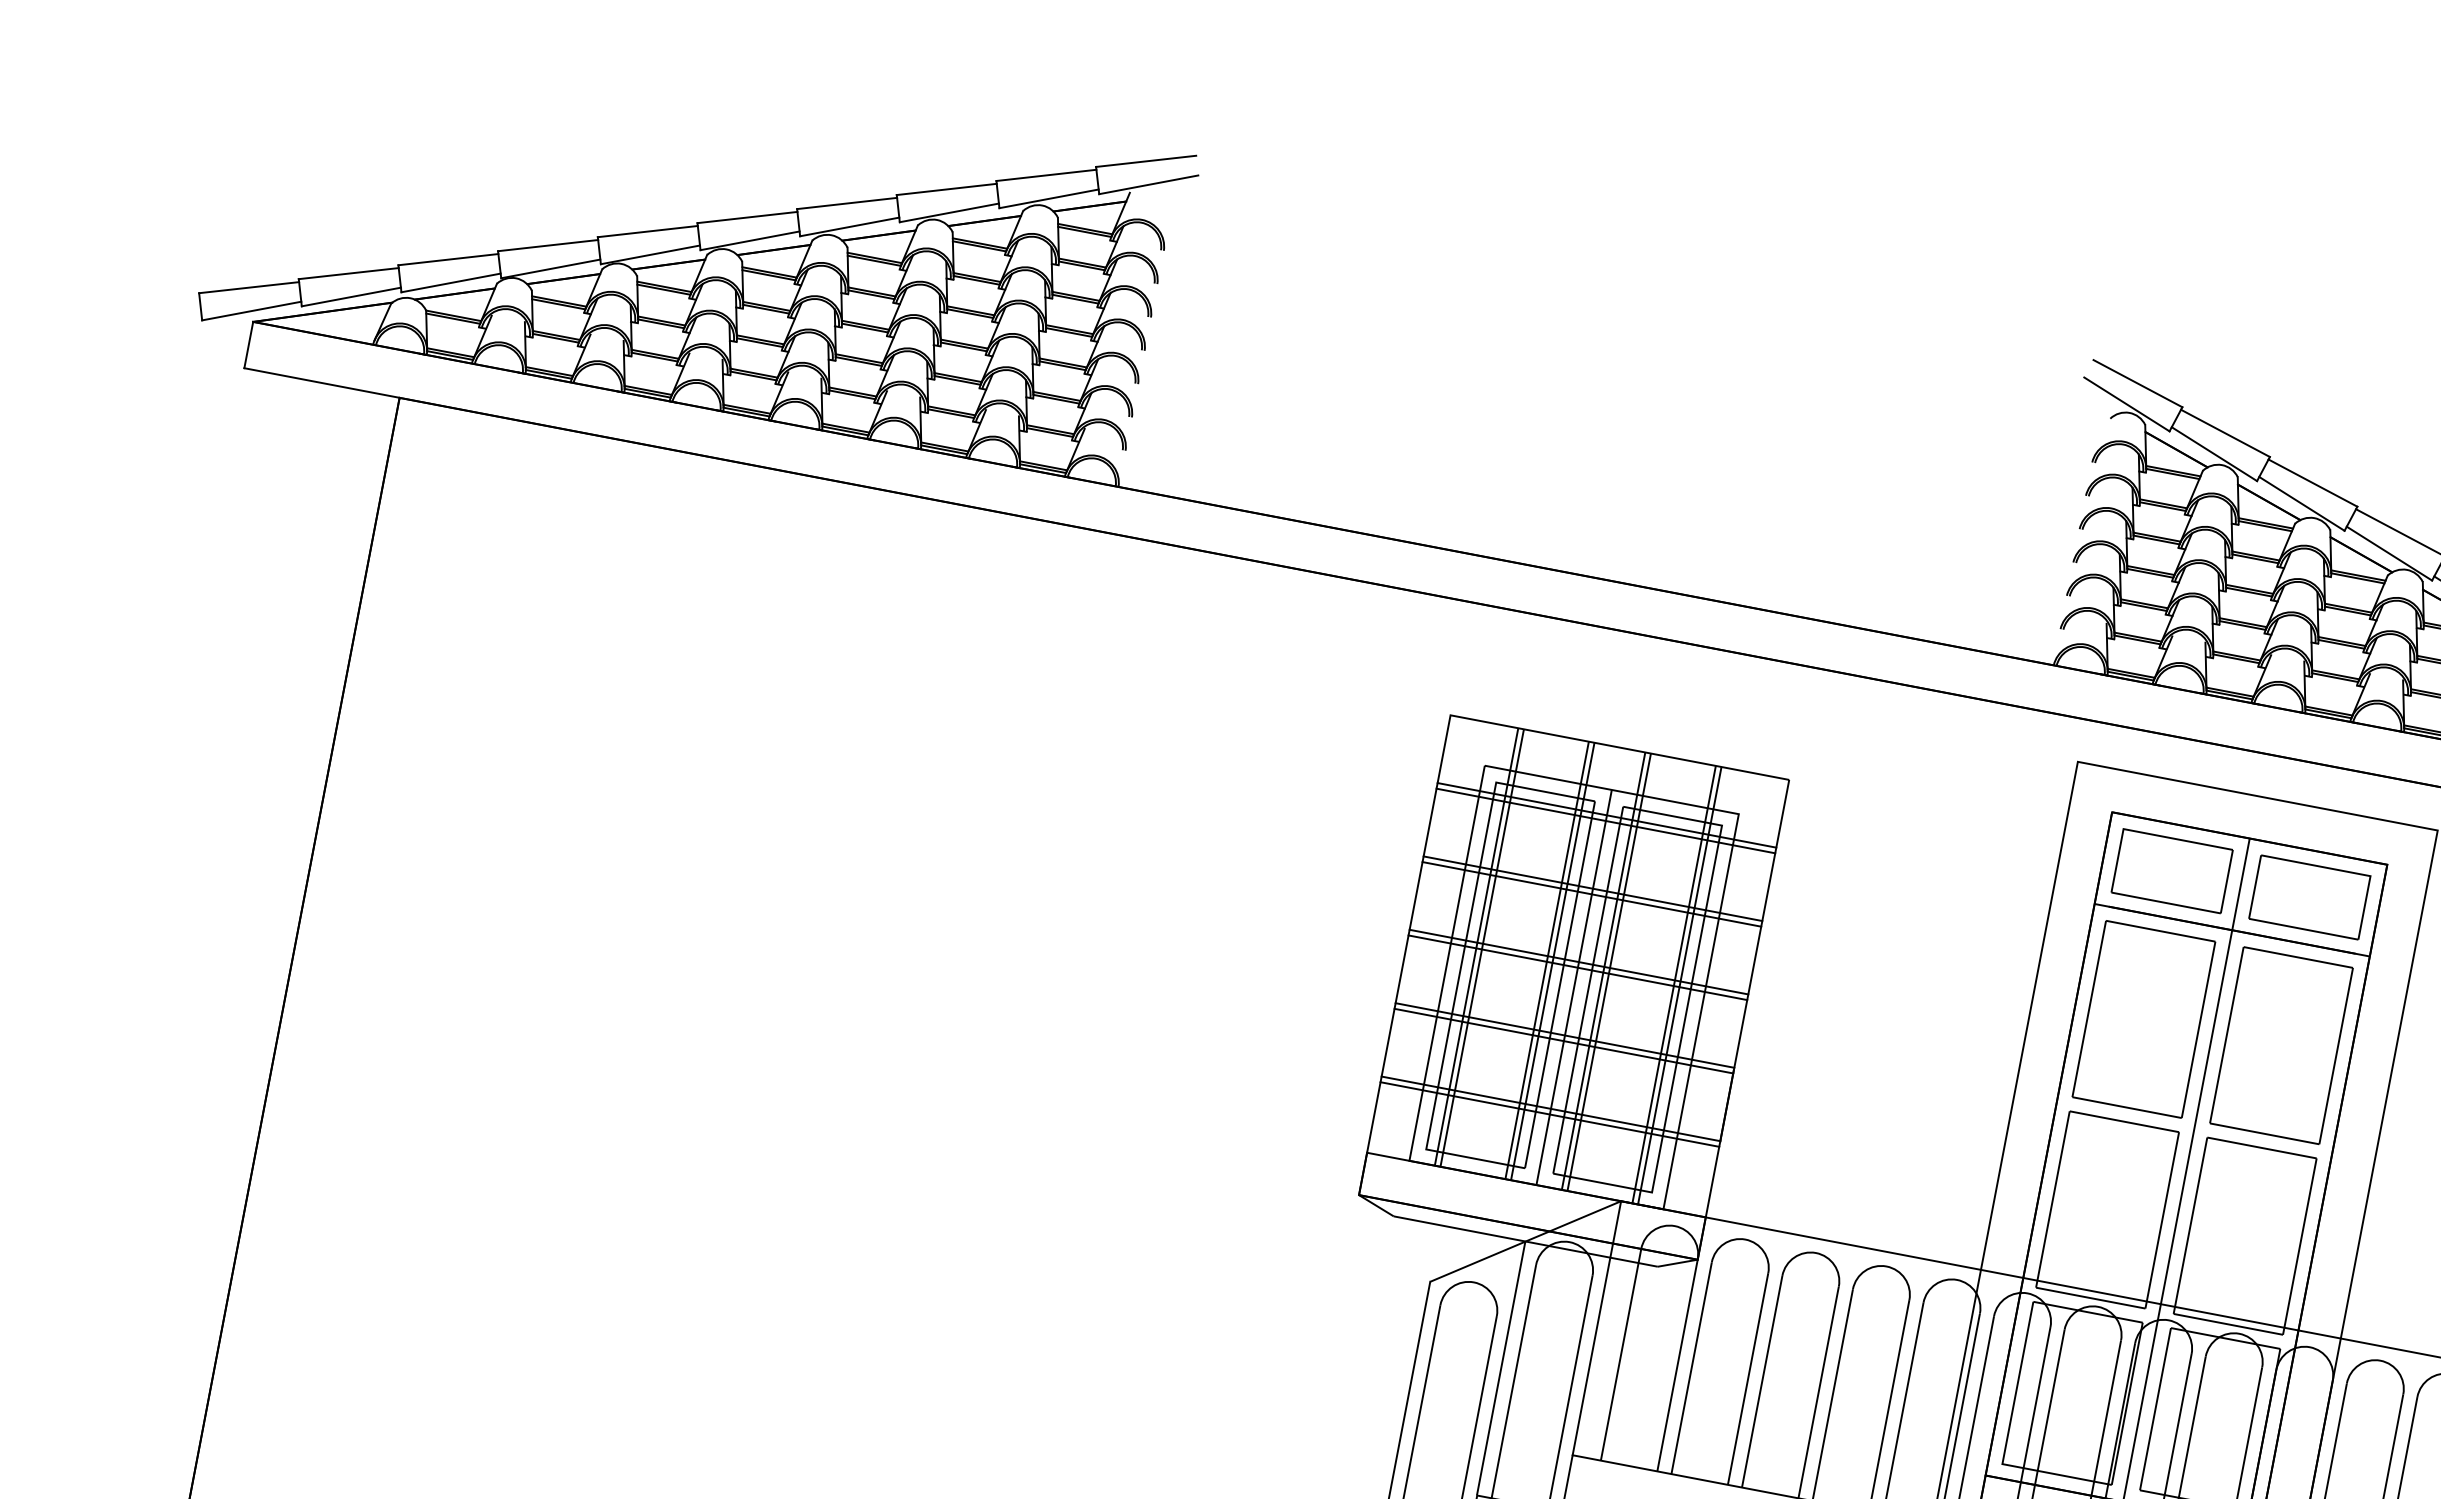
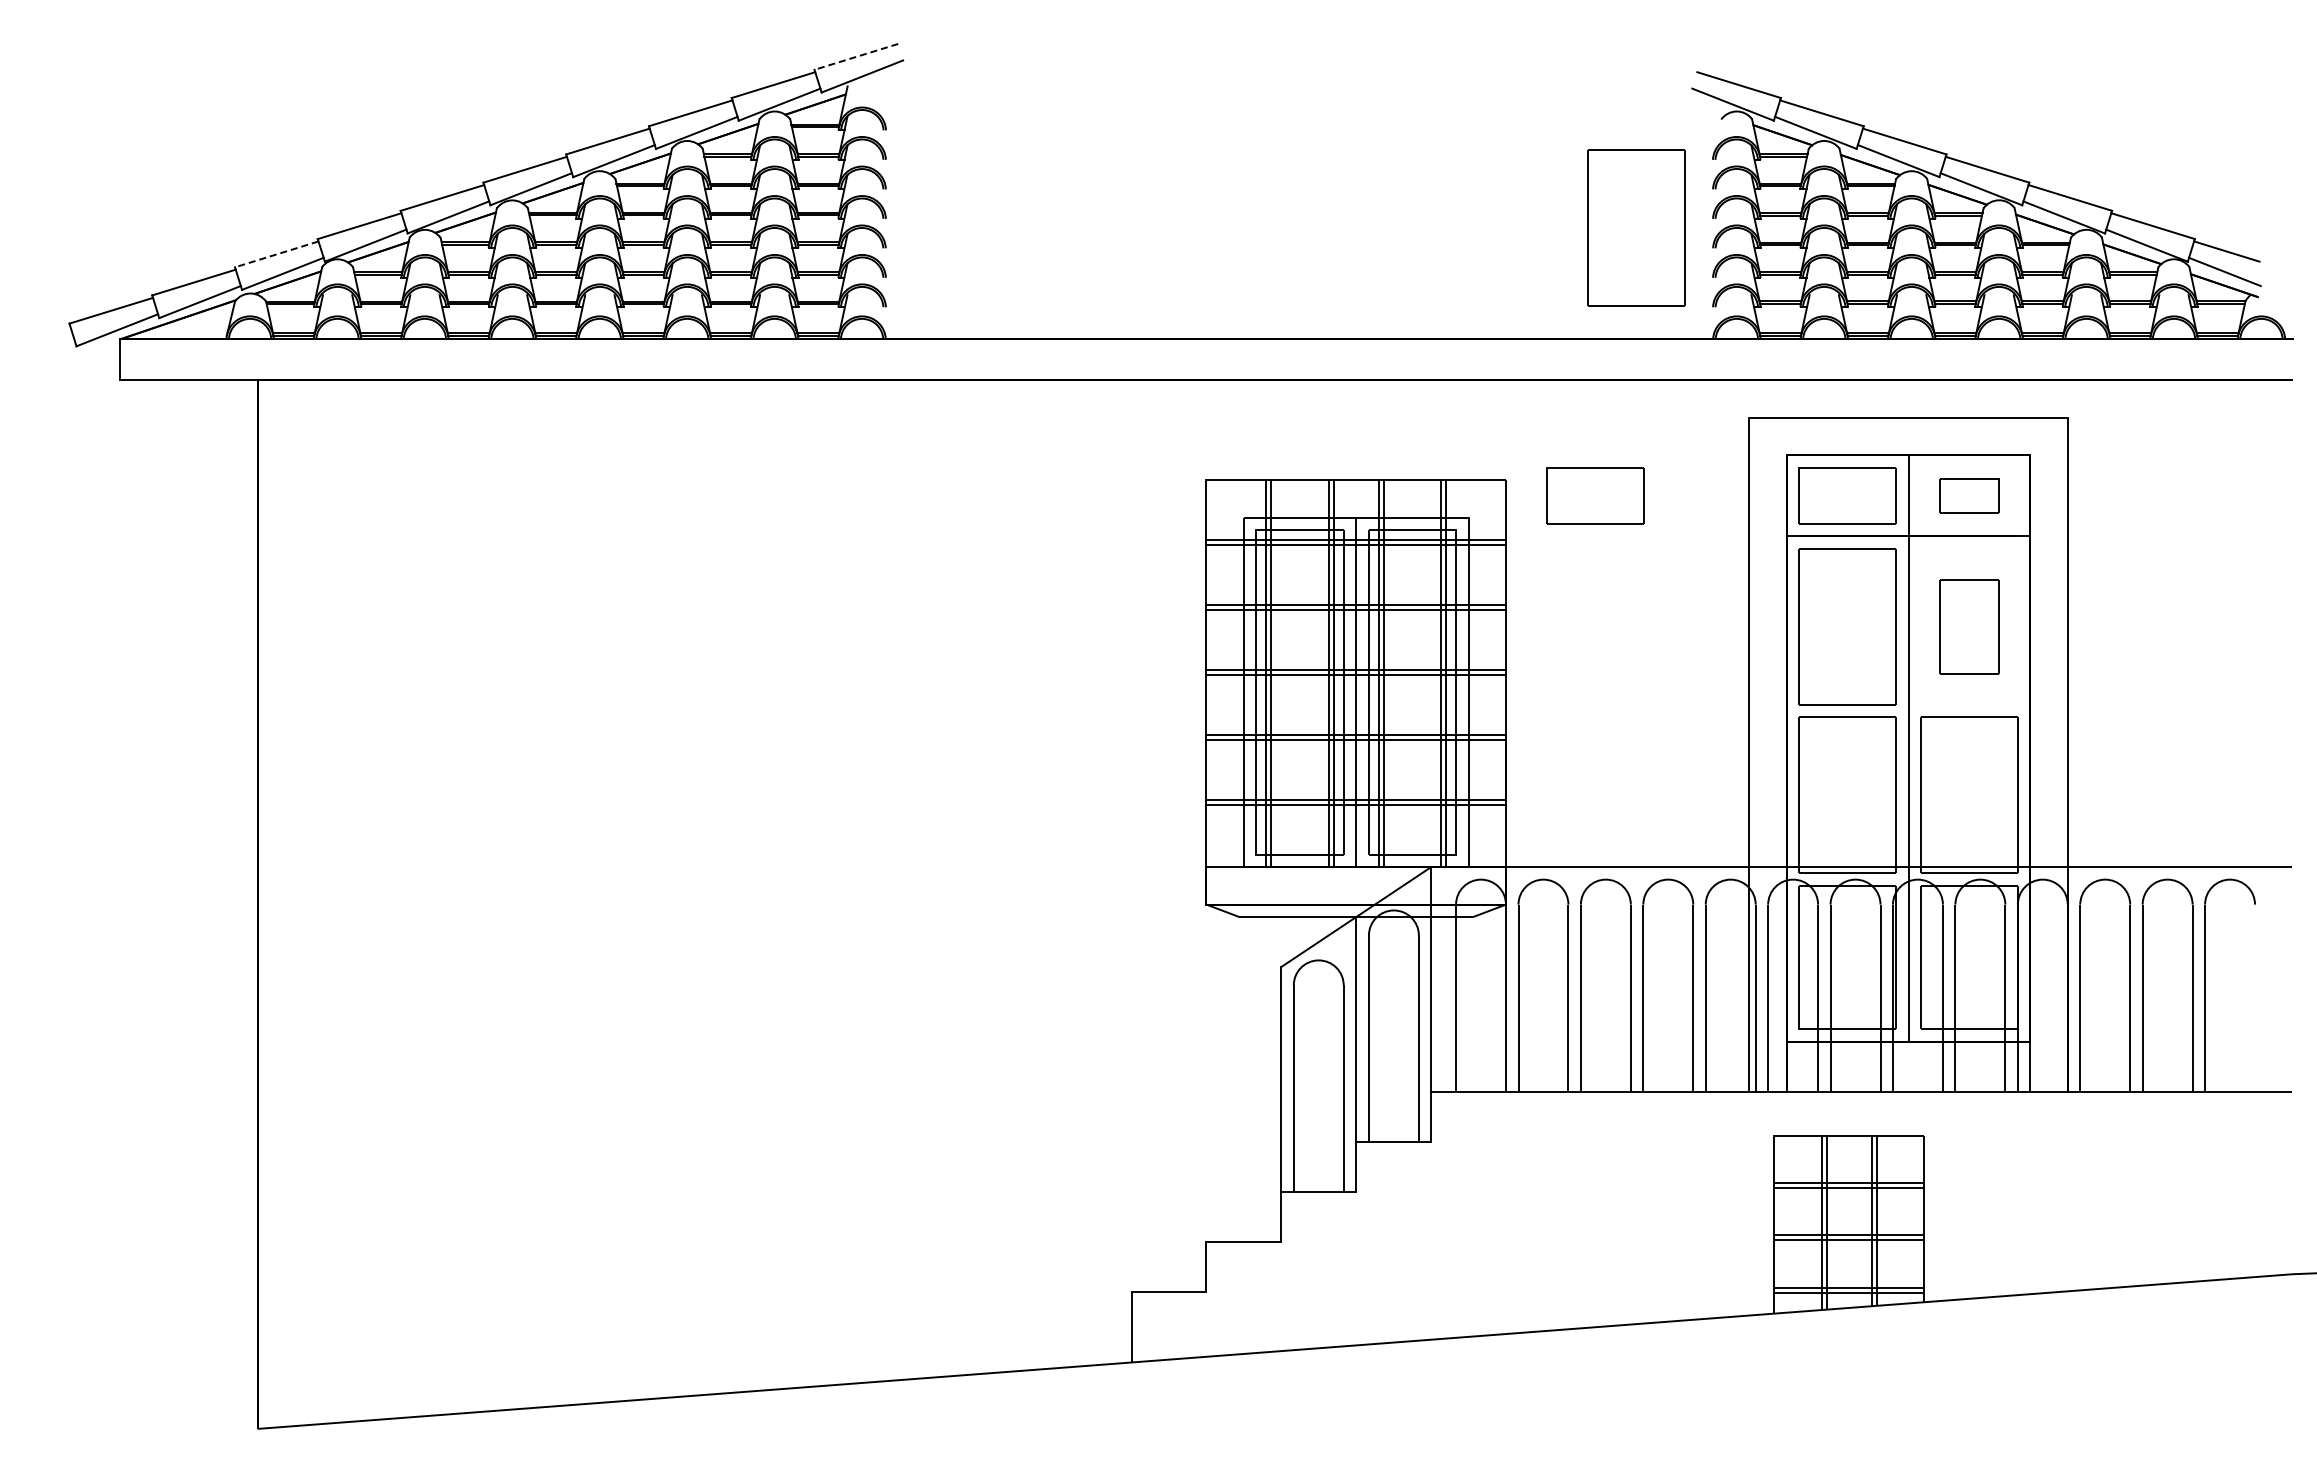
line: (1146, 160) -> (856, 56), solid -> dashed
line: (448, 259) -> (276, 254), solid -> dashed
part: (1991, 522) -> (1636, 227), added
part: (1887, 816) -> (1595, 495), added
part: (2309, 897) -> (1969, 495), size x0.6
part: (2281, 1045) -> (1969, 626), size x0.6

